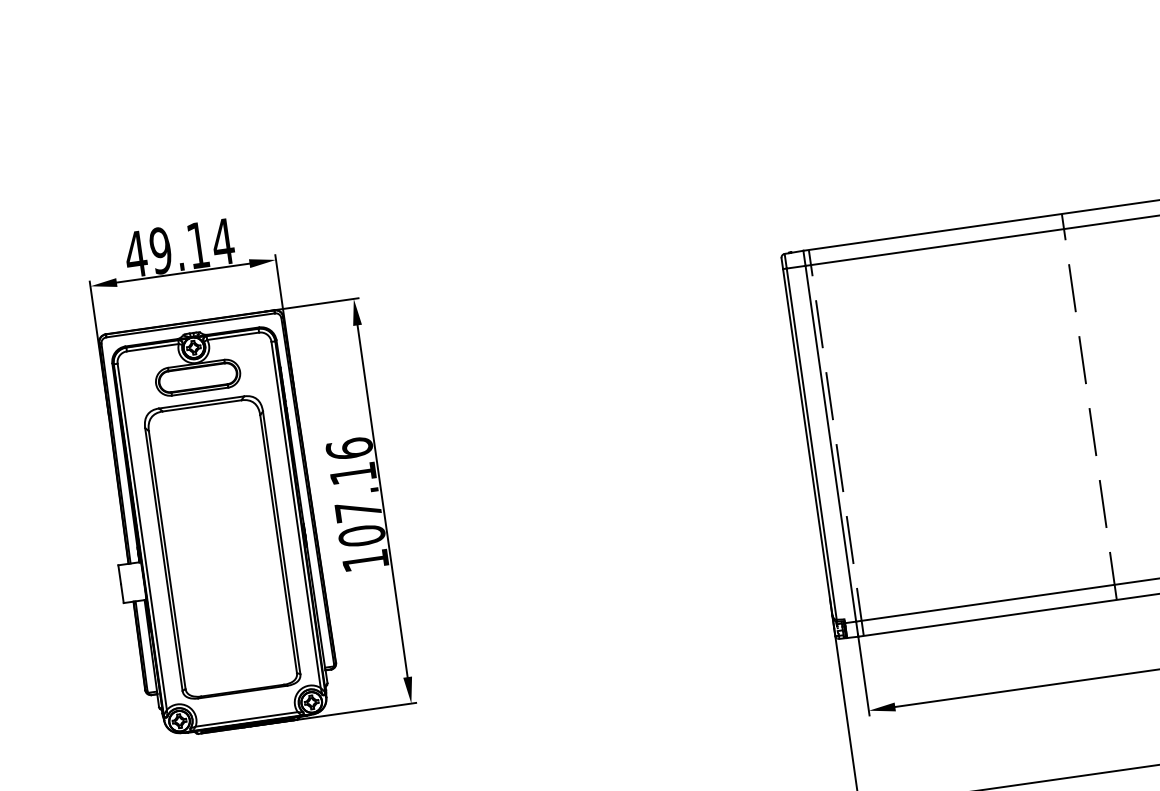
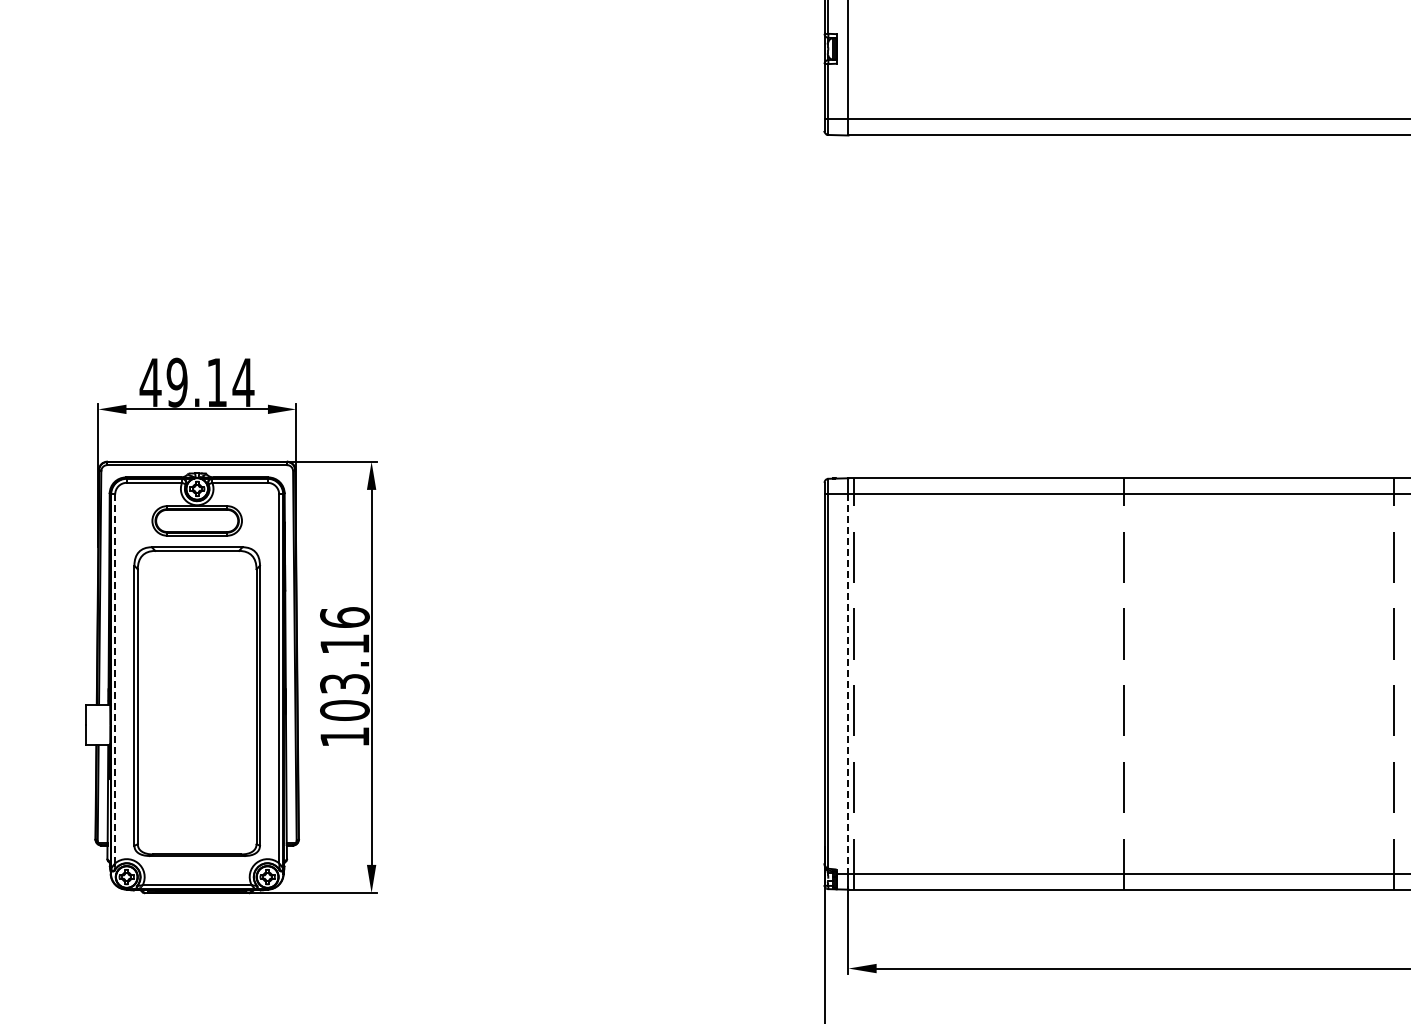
line: (830, 443) -> (848, 683), solid -> dashed
text: (358, 511) -> (344, 684), 107.16 -> 103.16
line: (142, 537) -> (115, 679), solid -> dashed

